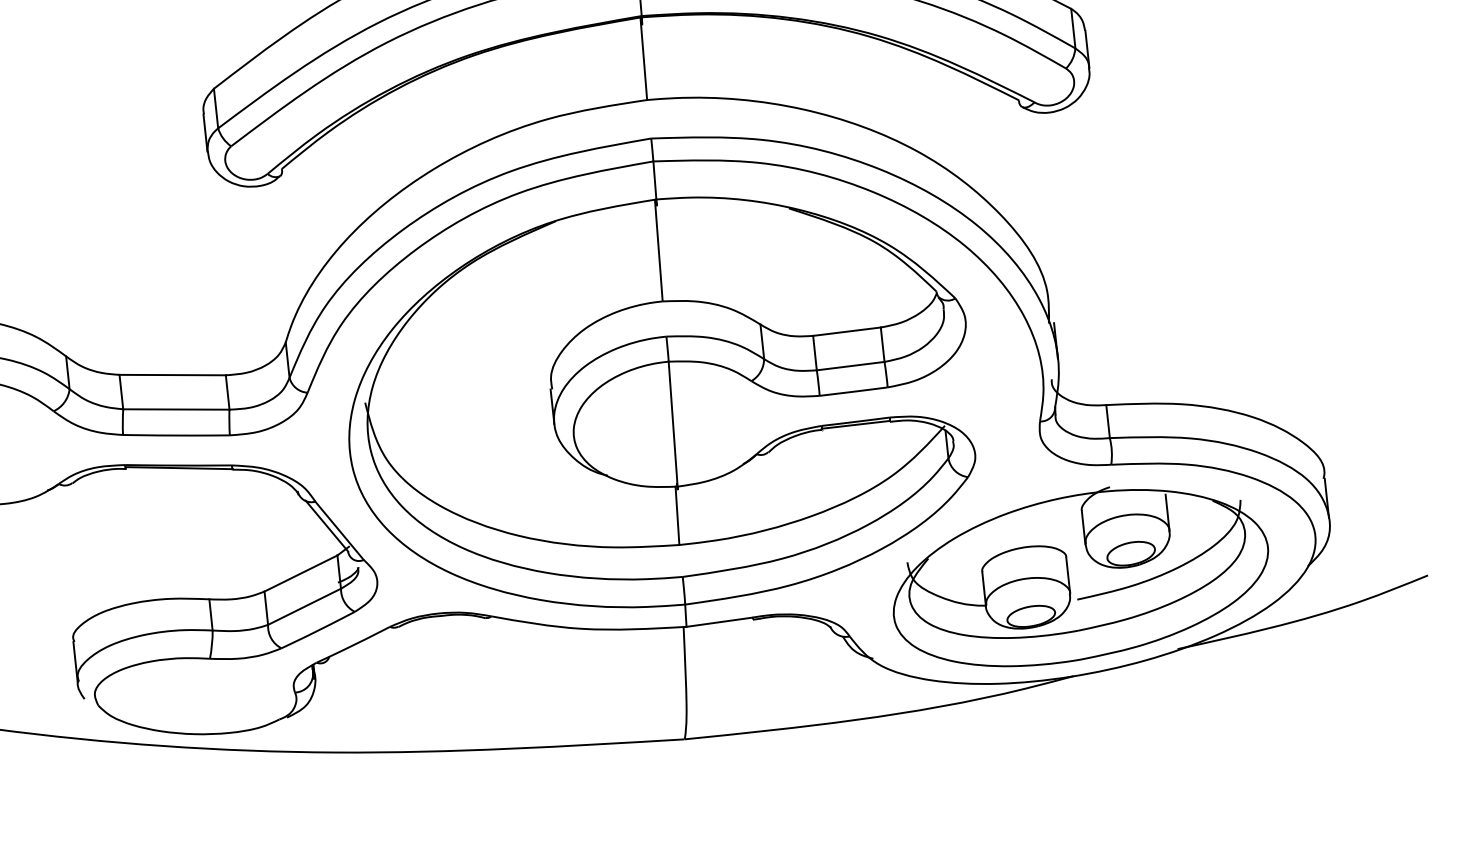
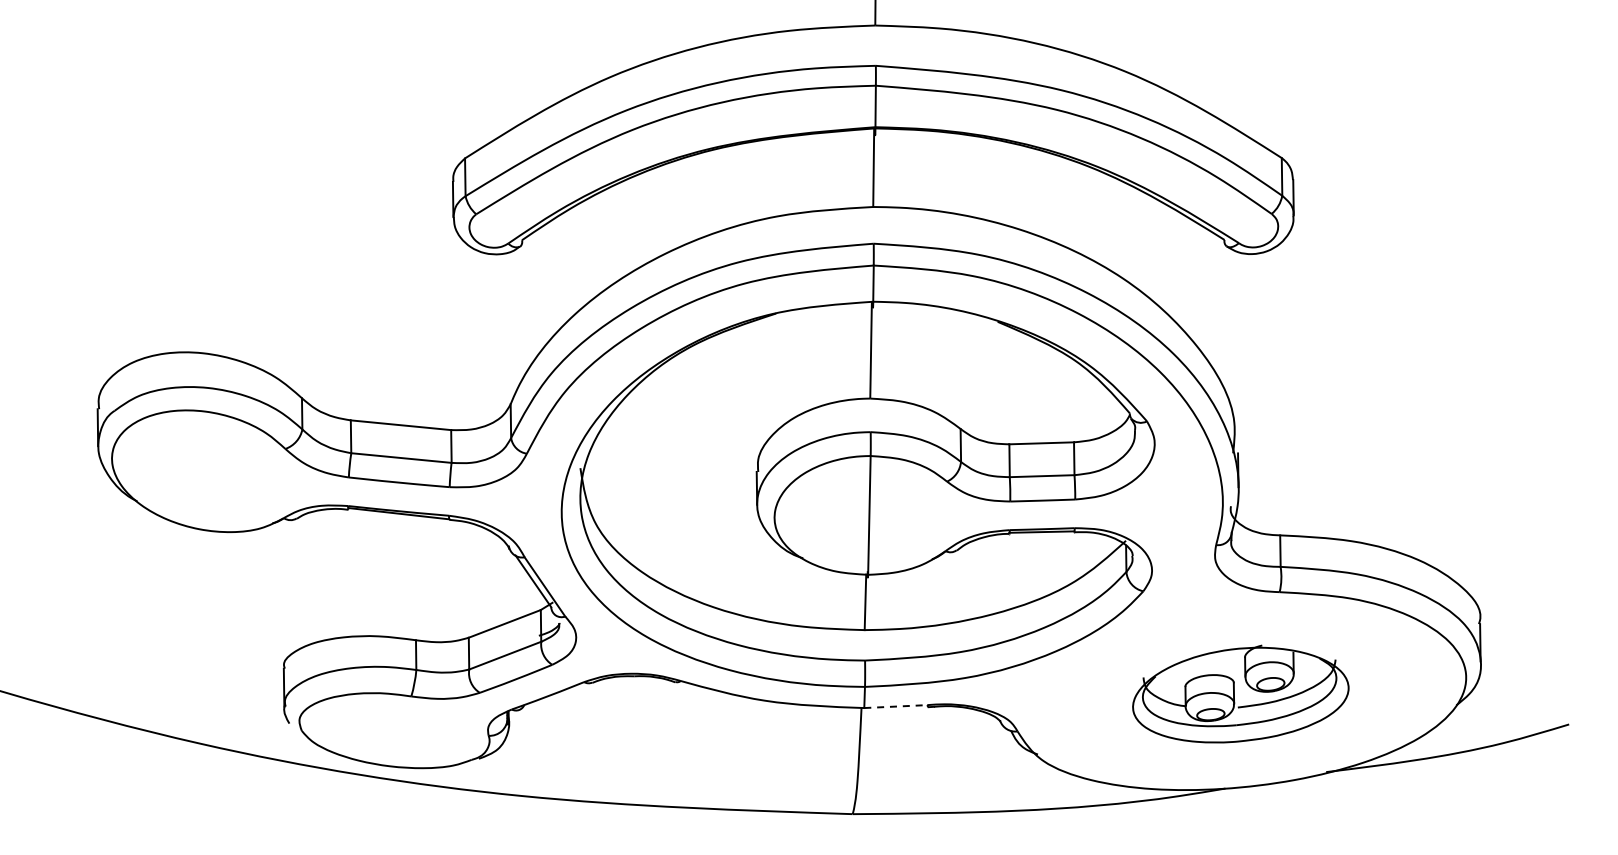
part: (1080, 574) -> (1240, 693), size x0.6
line: (719, 622) -> (895, 706), solid -> dashed

